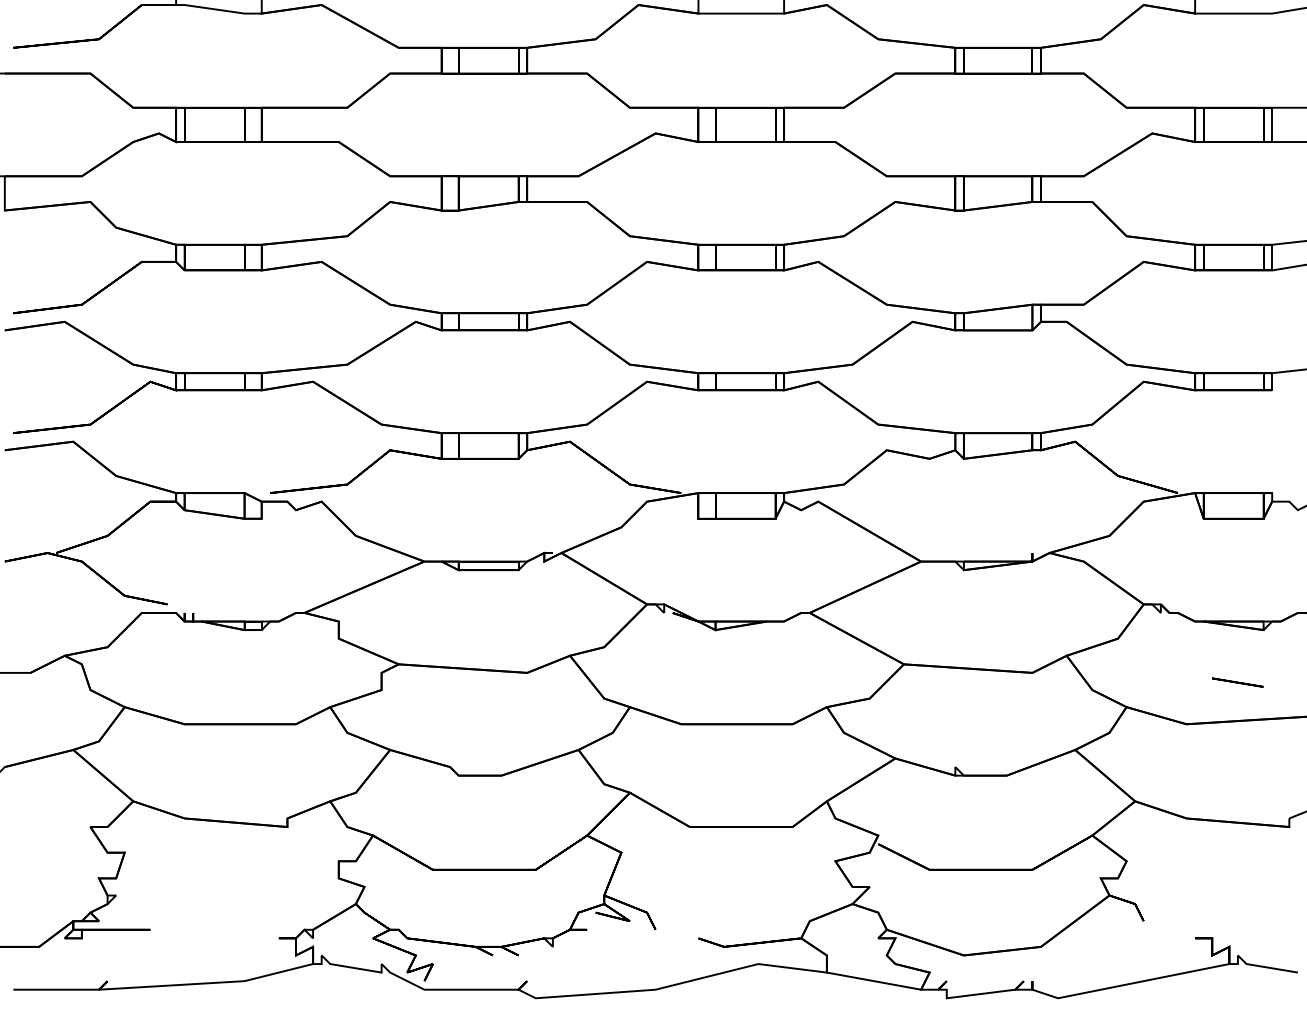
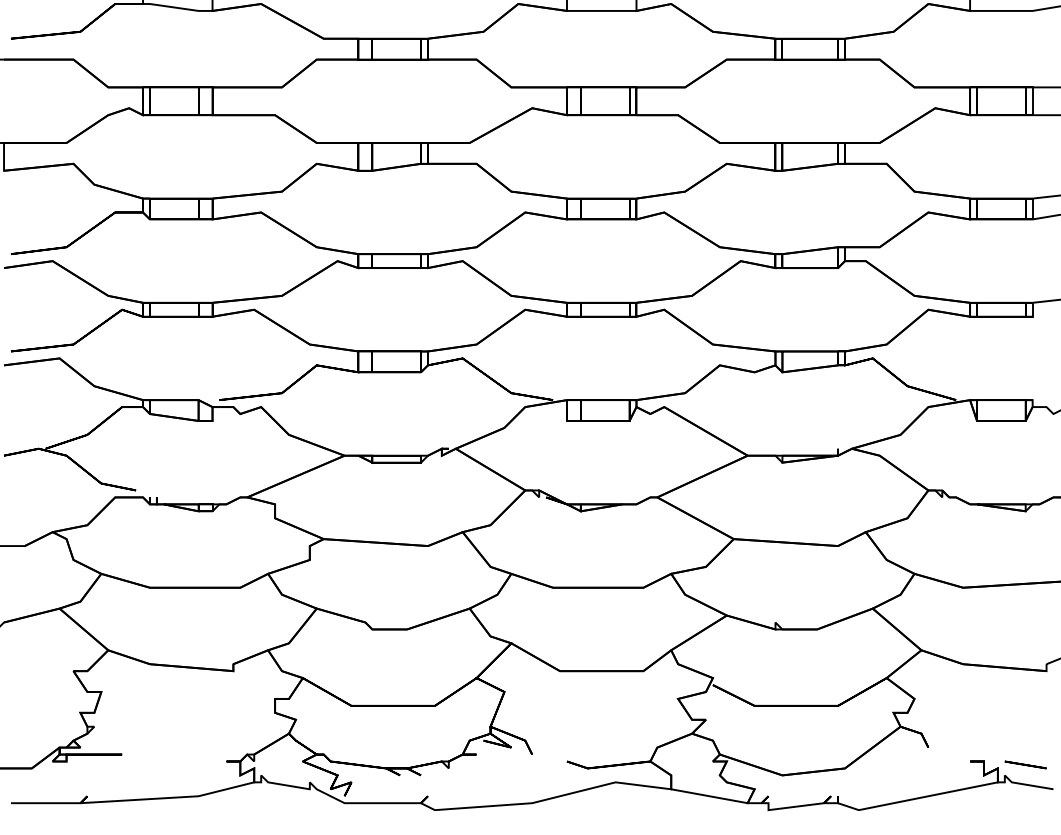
line: (1237, 682) -> (1025, 764), moved

